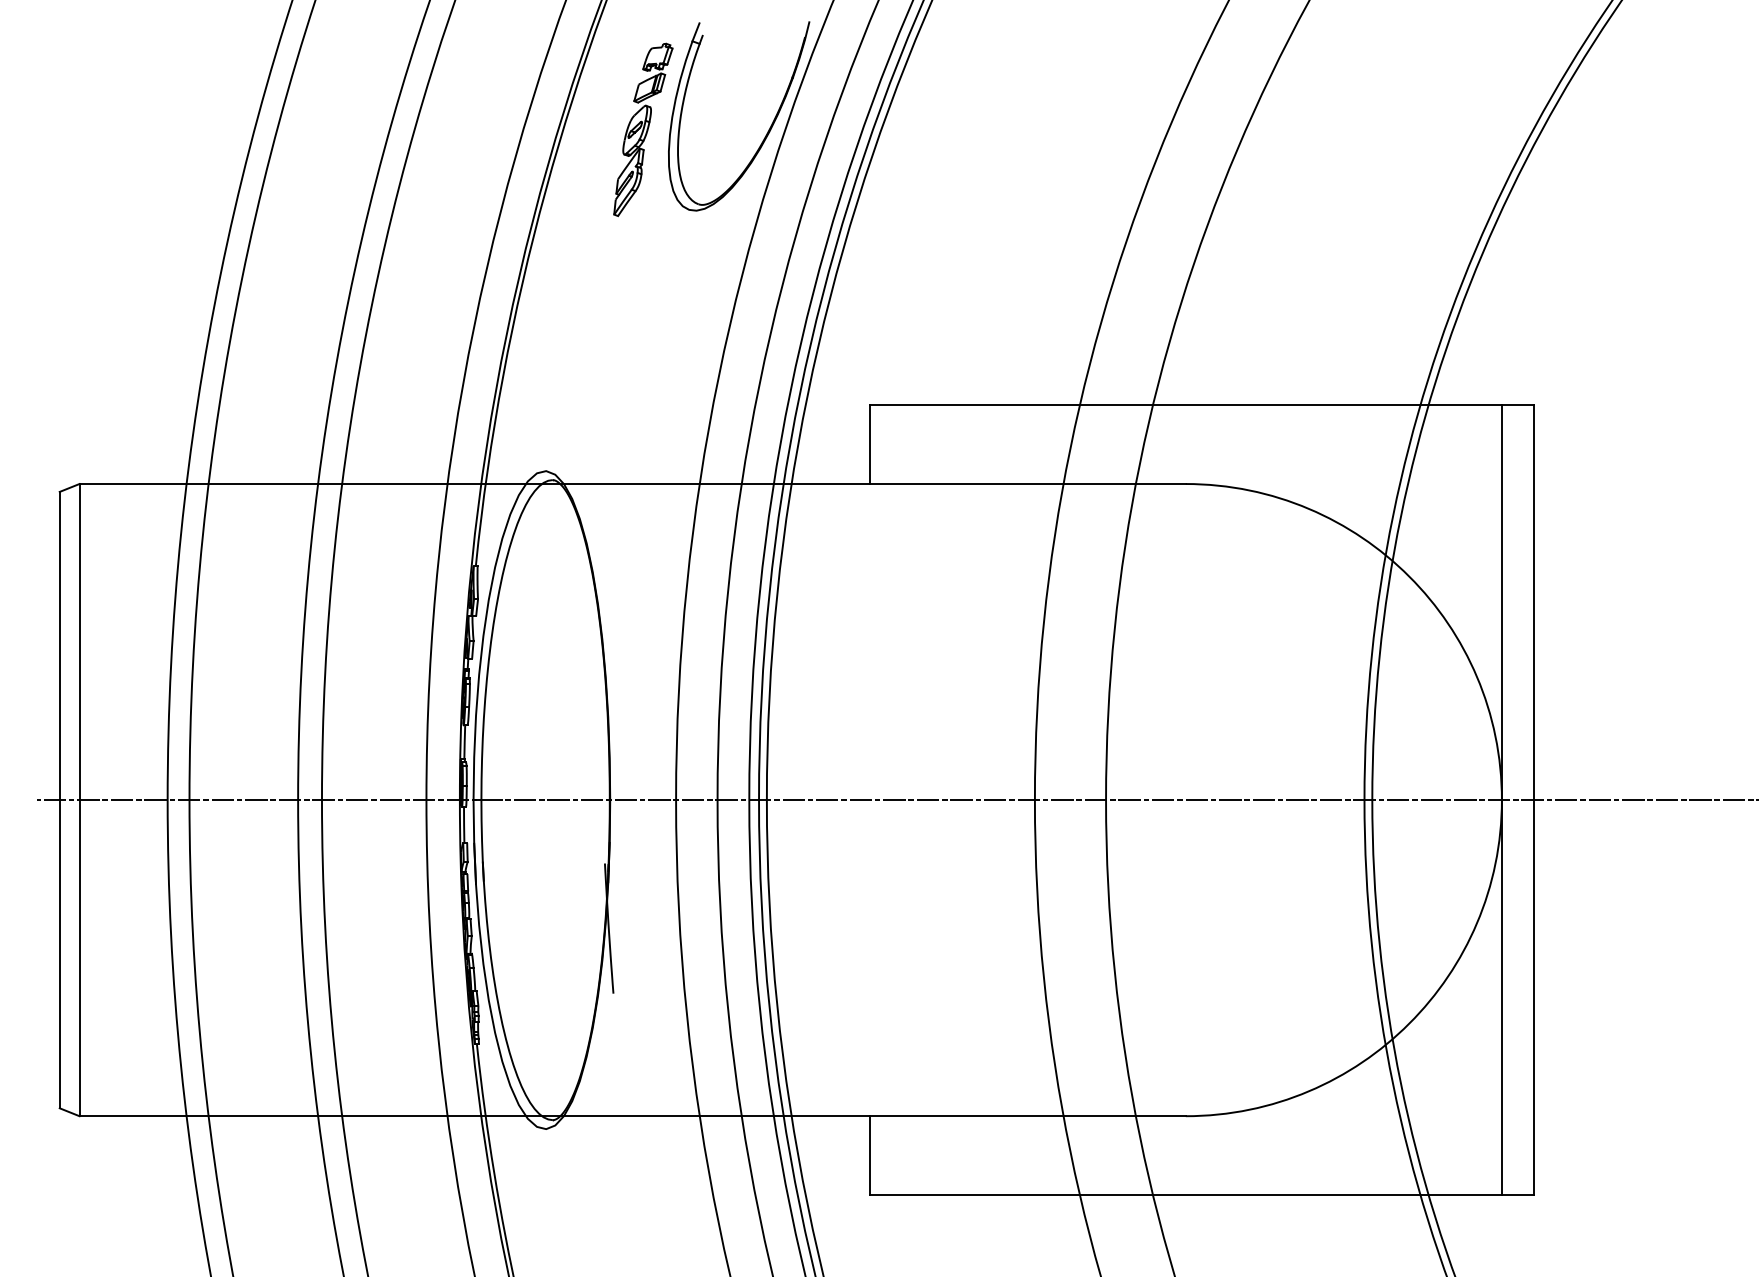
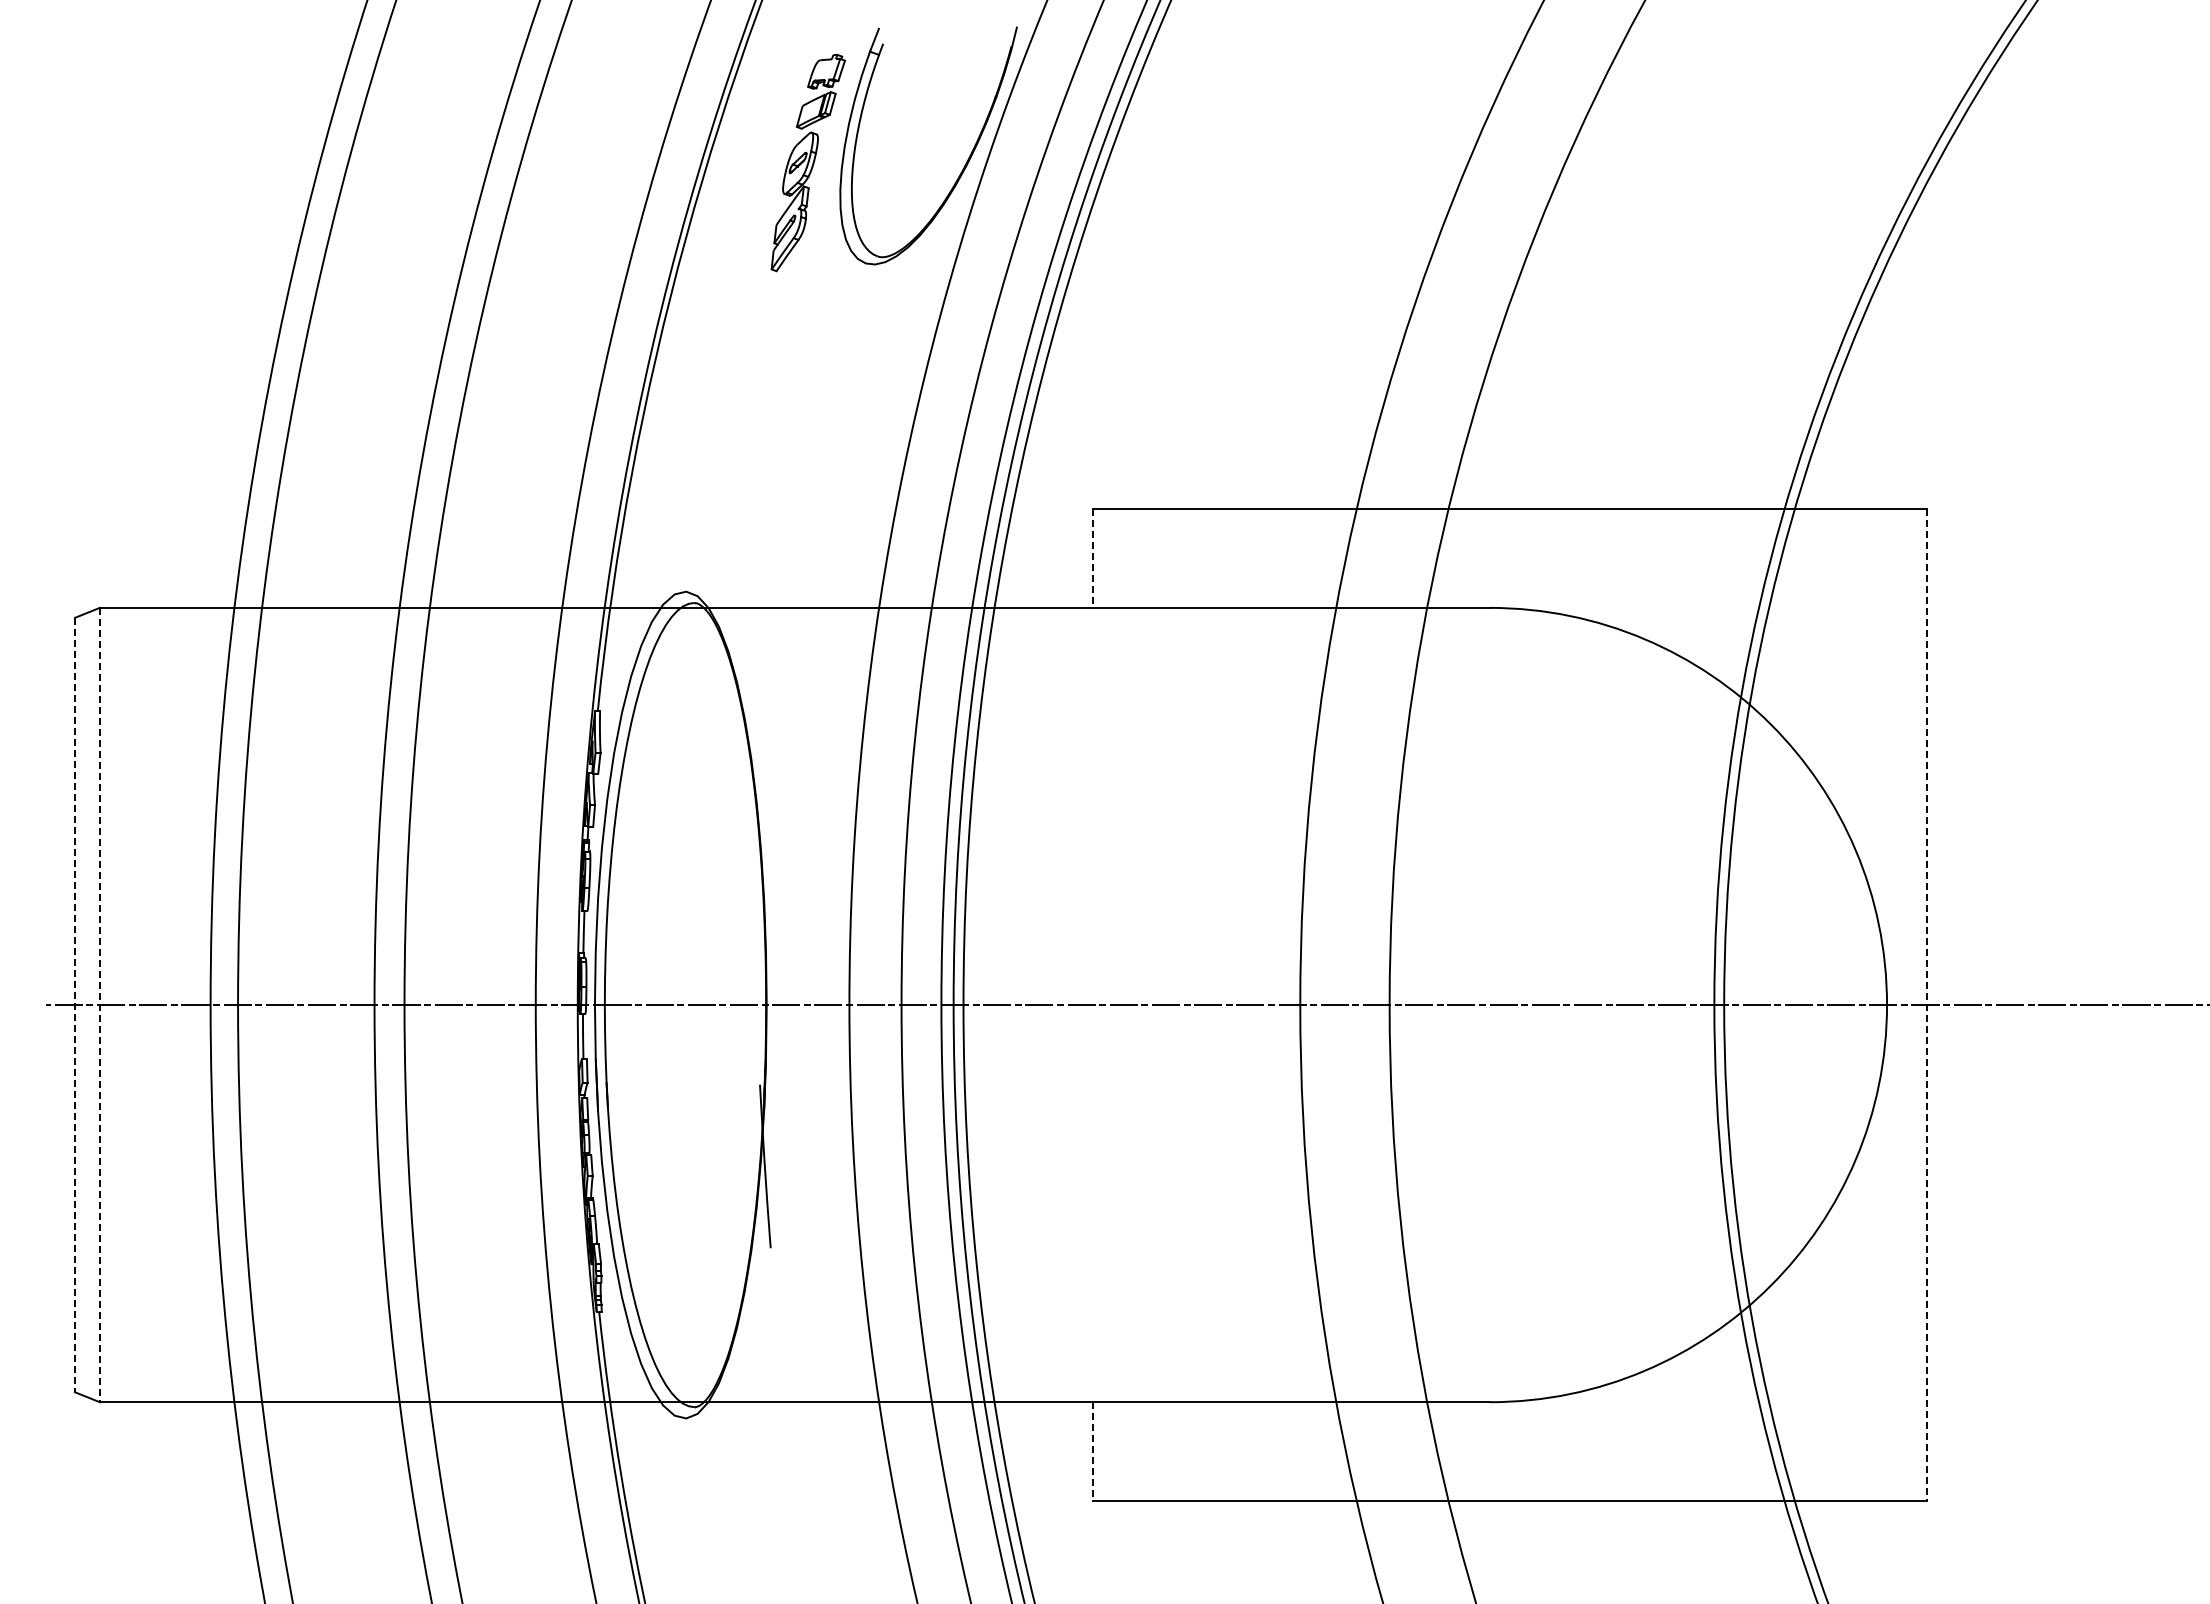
line: (869, 444) -> (1092, 558), solid -> dashed
line: (1502, 799) -> (1887, 1004), removed
line: (60, 800) -> (75, 1005), solid -> dashed
line: (79, 800) -> (99, 1005), solid -> dashed
line: (1533, 800) -> (1926, 1005), solid -> dashed
line: (869, 1155) -> (1092, 1451), solid -> dashed

